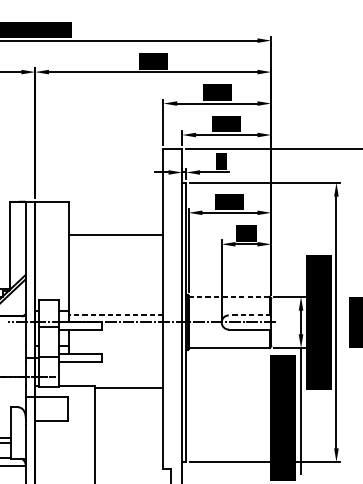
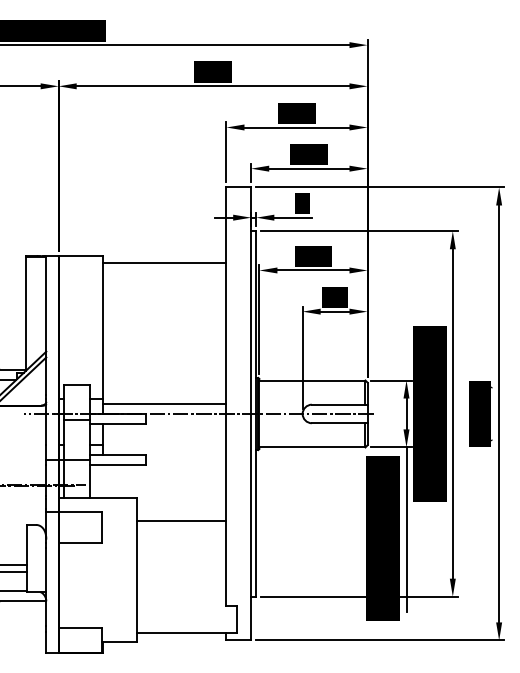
line: (116, 234) -> (164, 263), moved
line: (228, 296) -> (311, 380), dashed -> solid
line: (116, 314) -> (164, 403), dashed -> solid
line: (249, 315) -> (339, 404), dashed -> solid
line: (129, 387) -> (181, 521), moved

